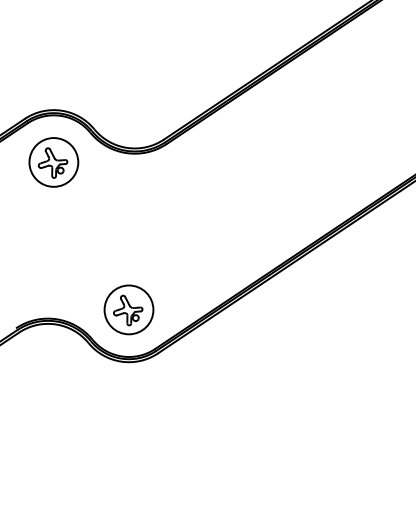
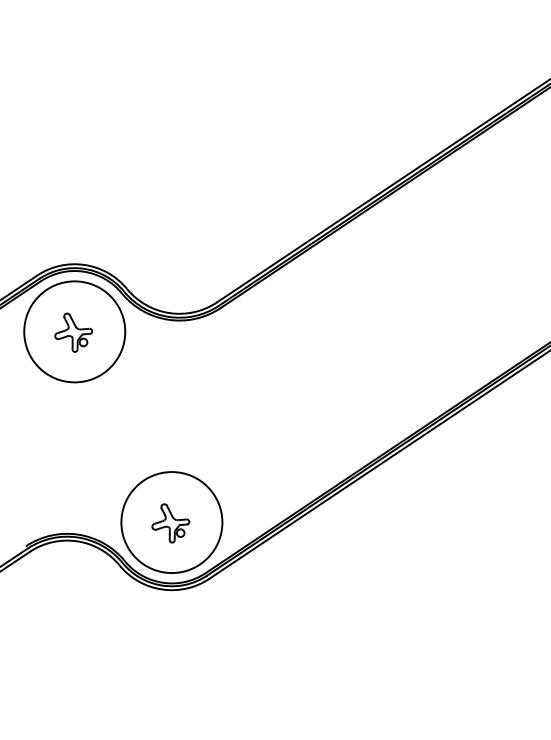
circle: (53, 162) -> (74, 331), size x1.6
circle: (128, 309) -> (171, 522), size x1.6

